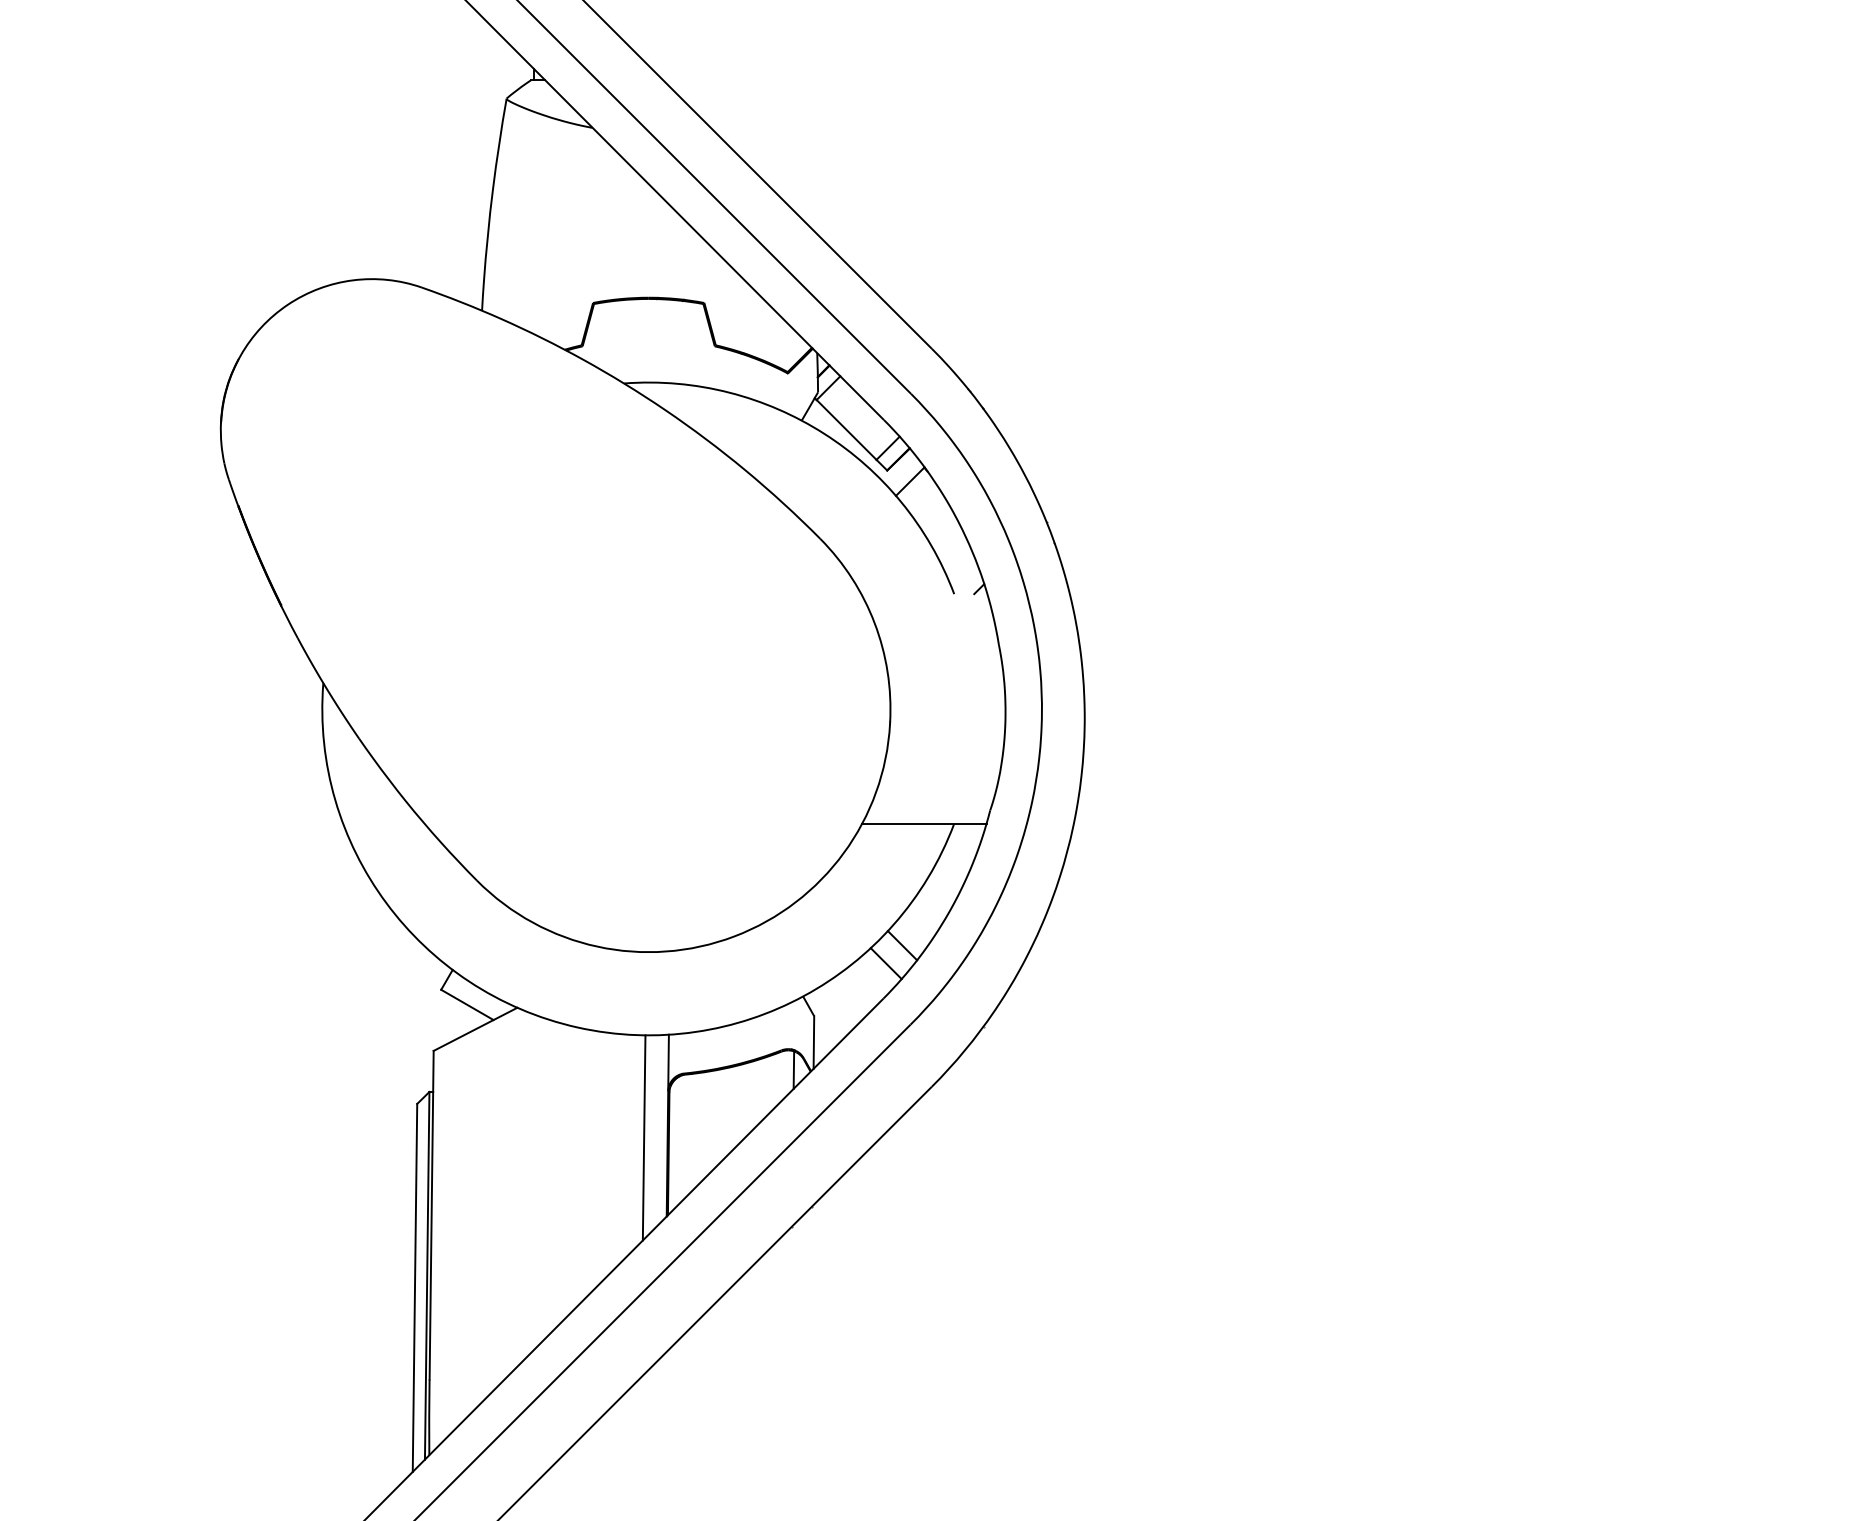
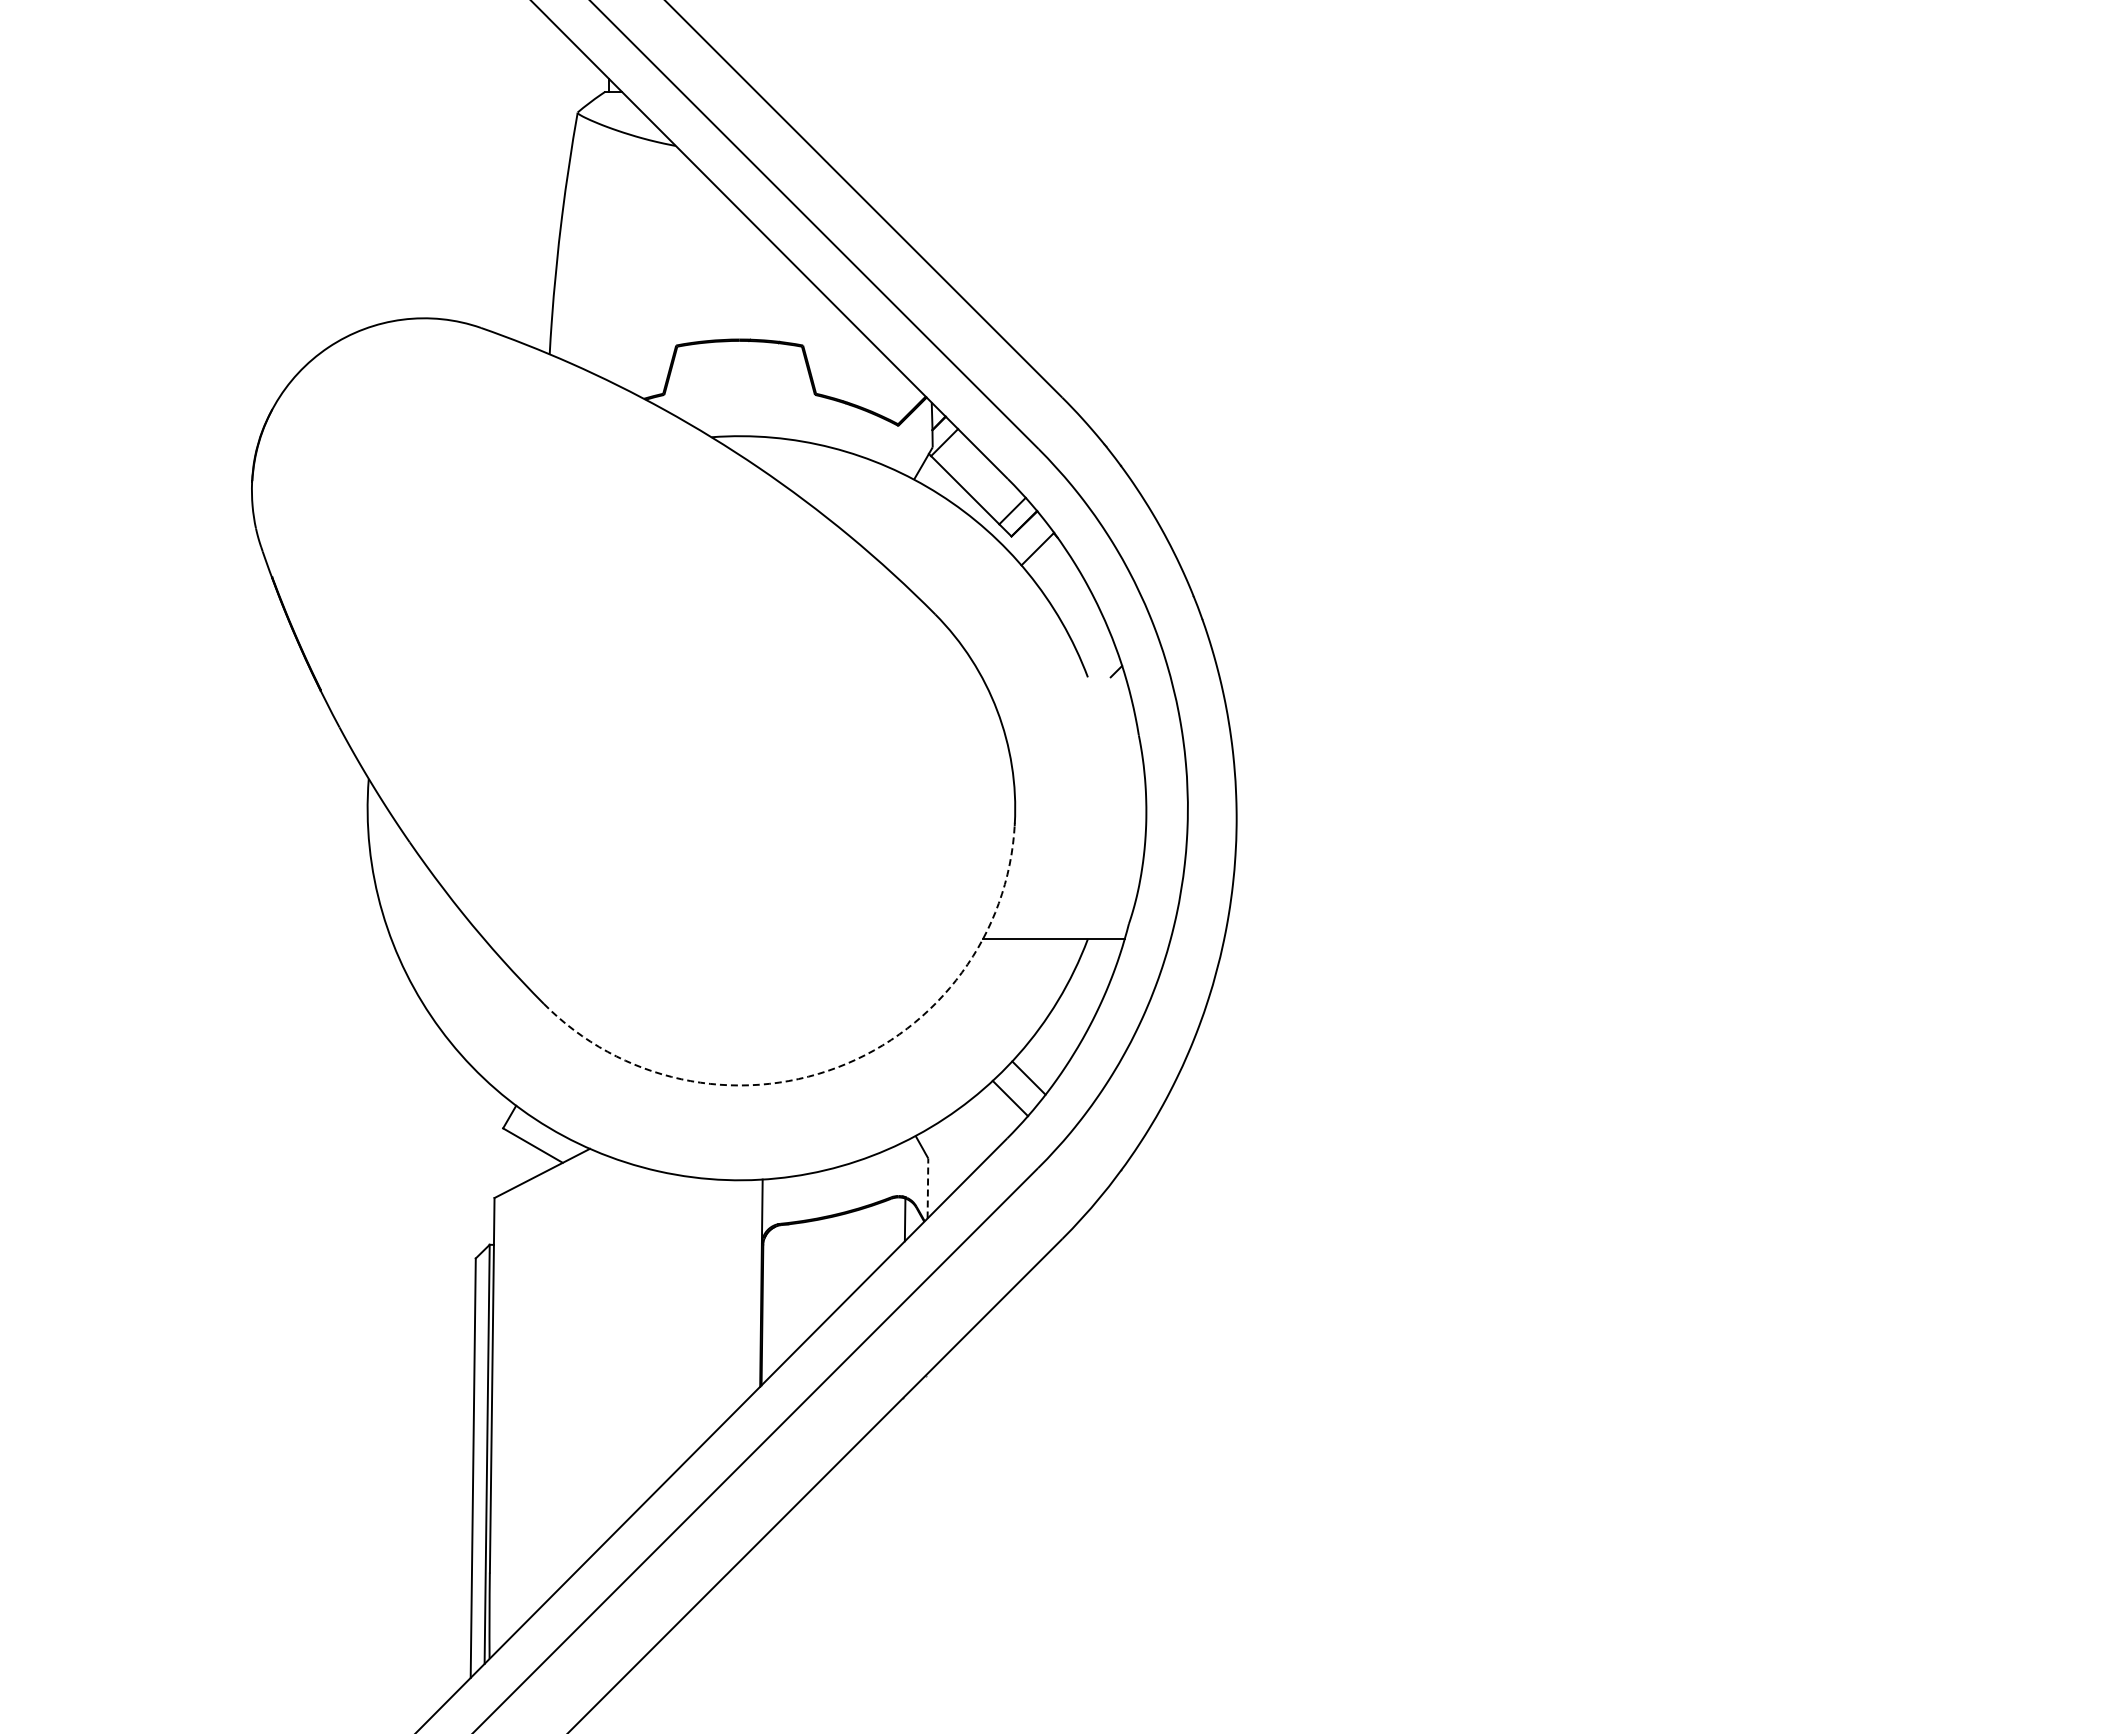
arc: (734, 936) -> (837, 1067), solid -> dashed
line: (813, 1042) -> (927, 1188), solid -> dashed
line: (643, 1138) -> (733, 1297), removed

